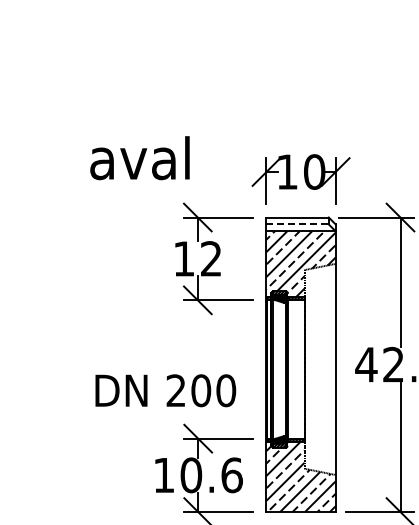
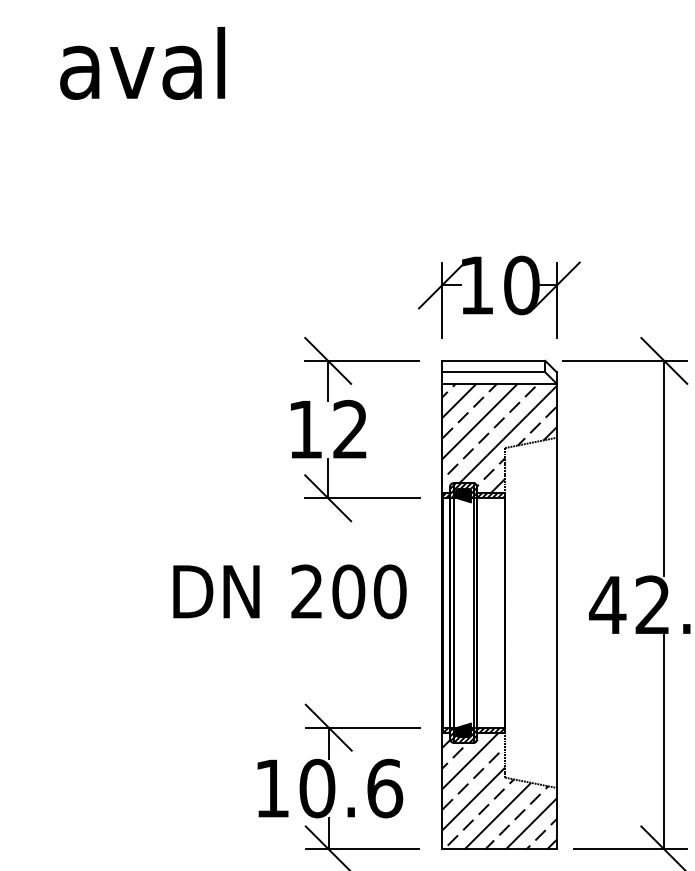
text: (139, 158) -> (141, 63), moved
line: (298, 224) -> (495, 372), dashed -> solid
text: (165, 390) -> (289, 591), moved

